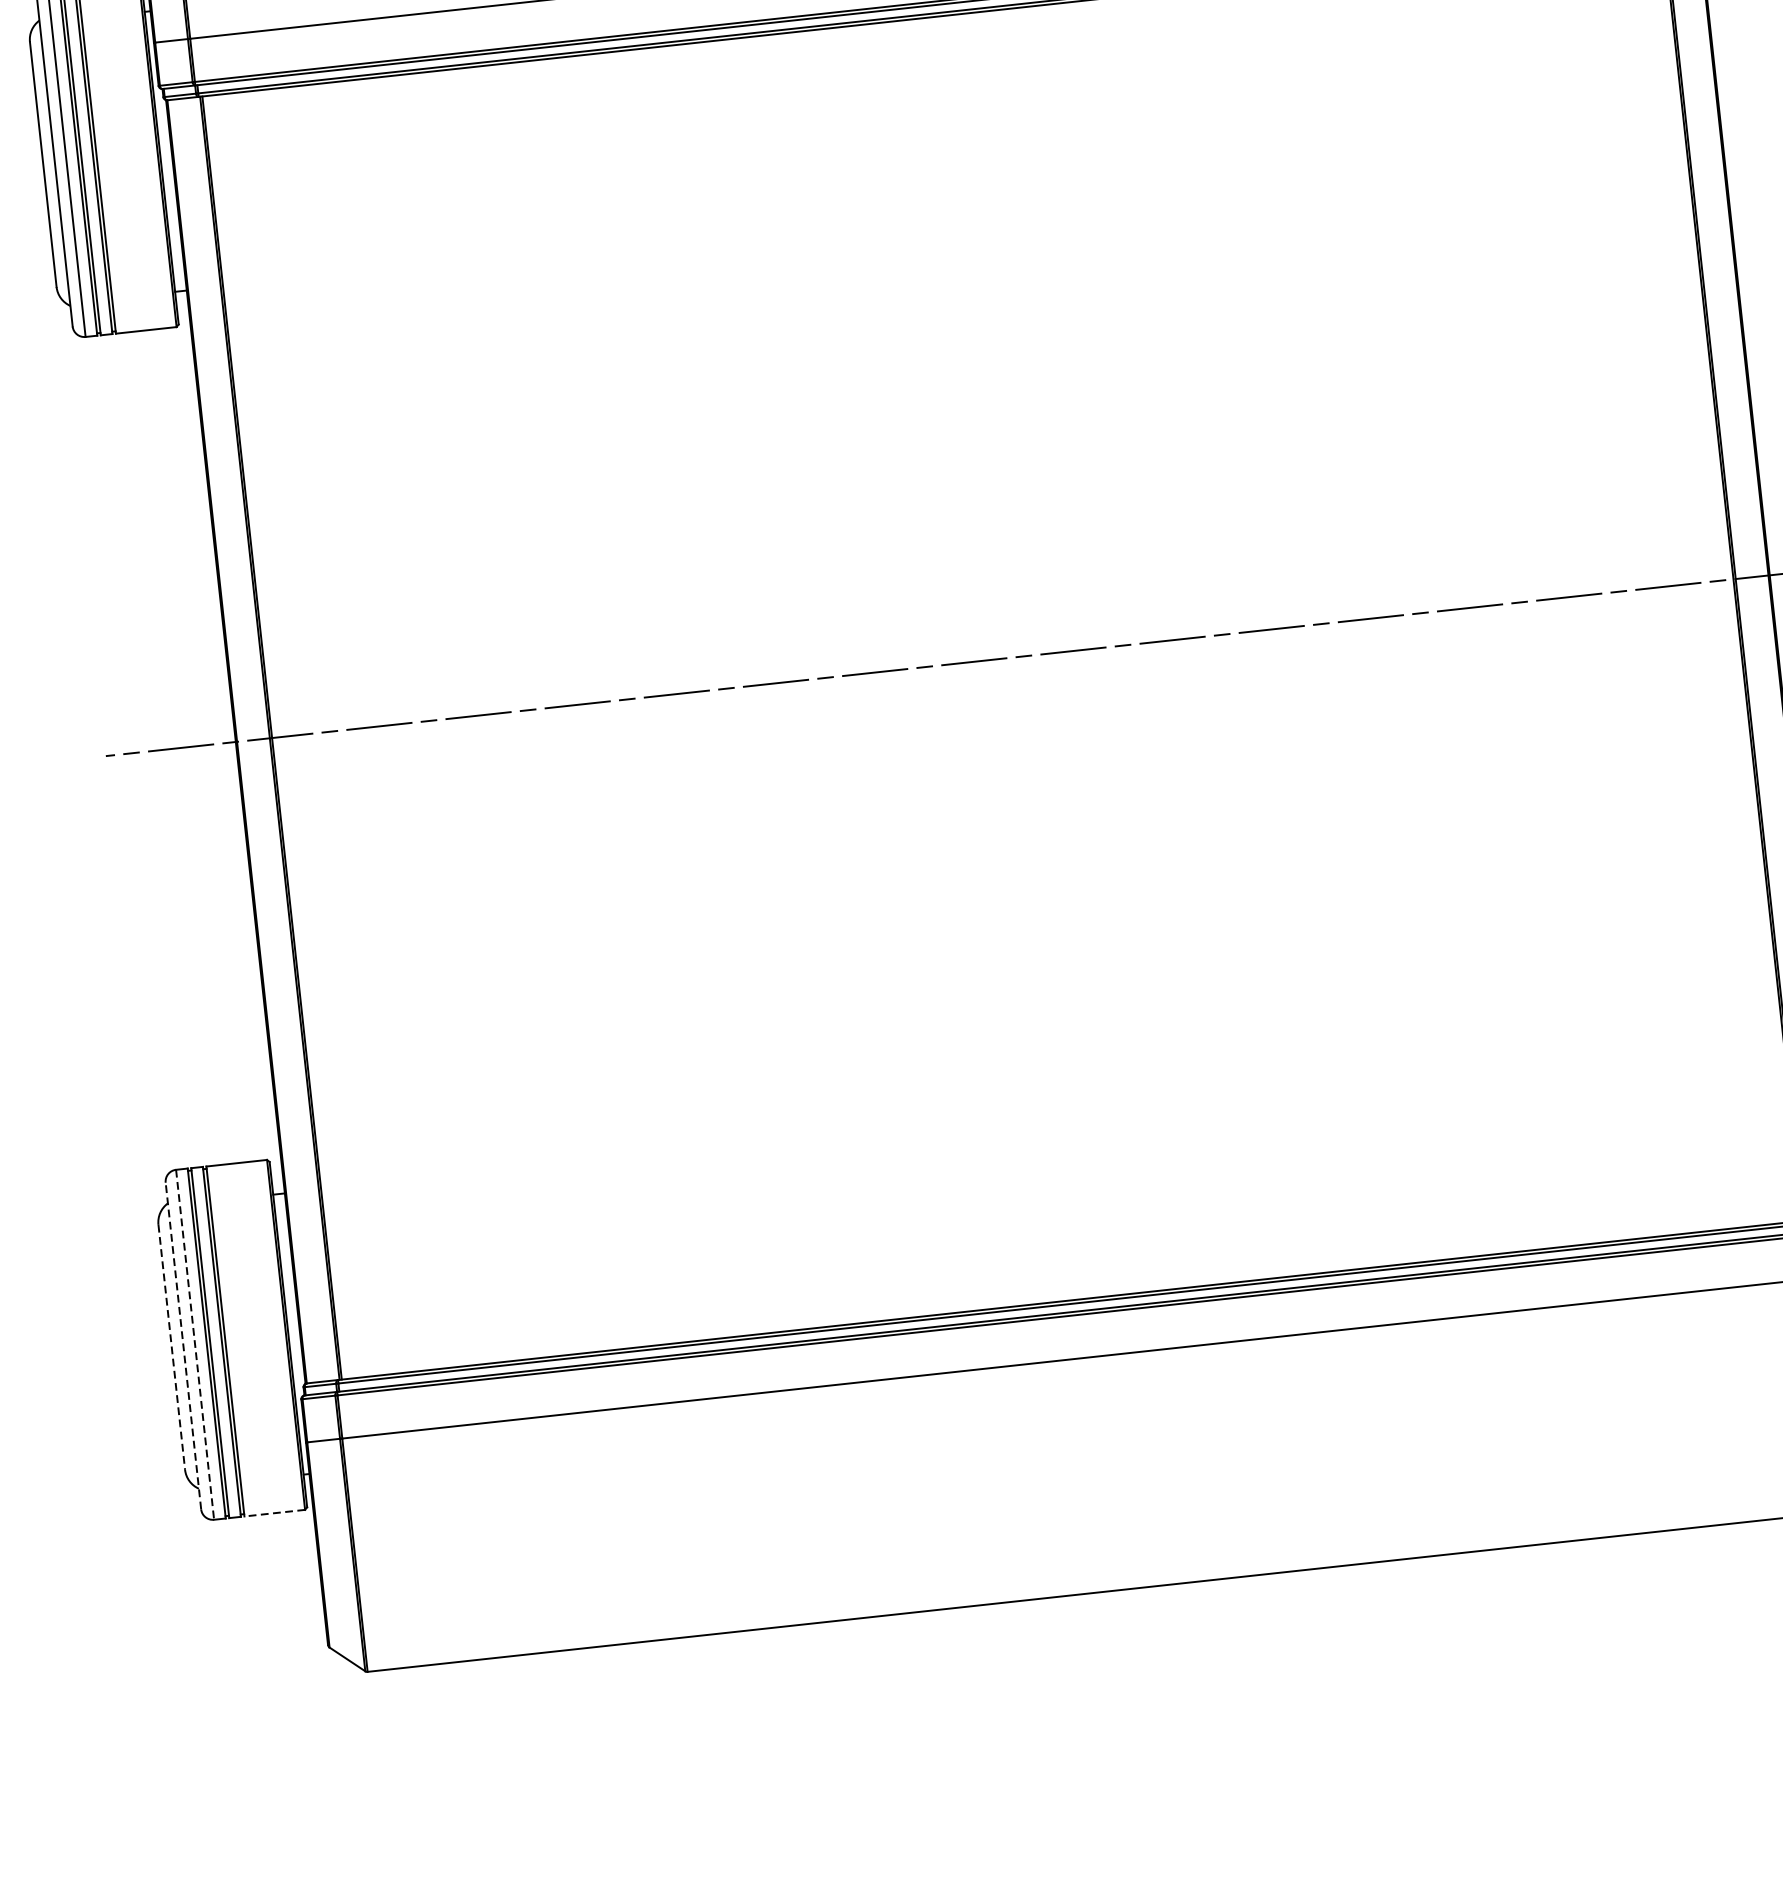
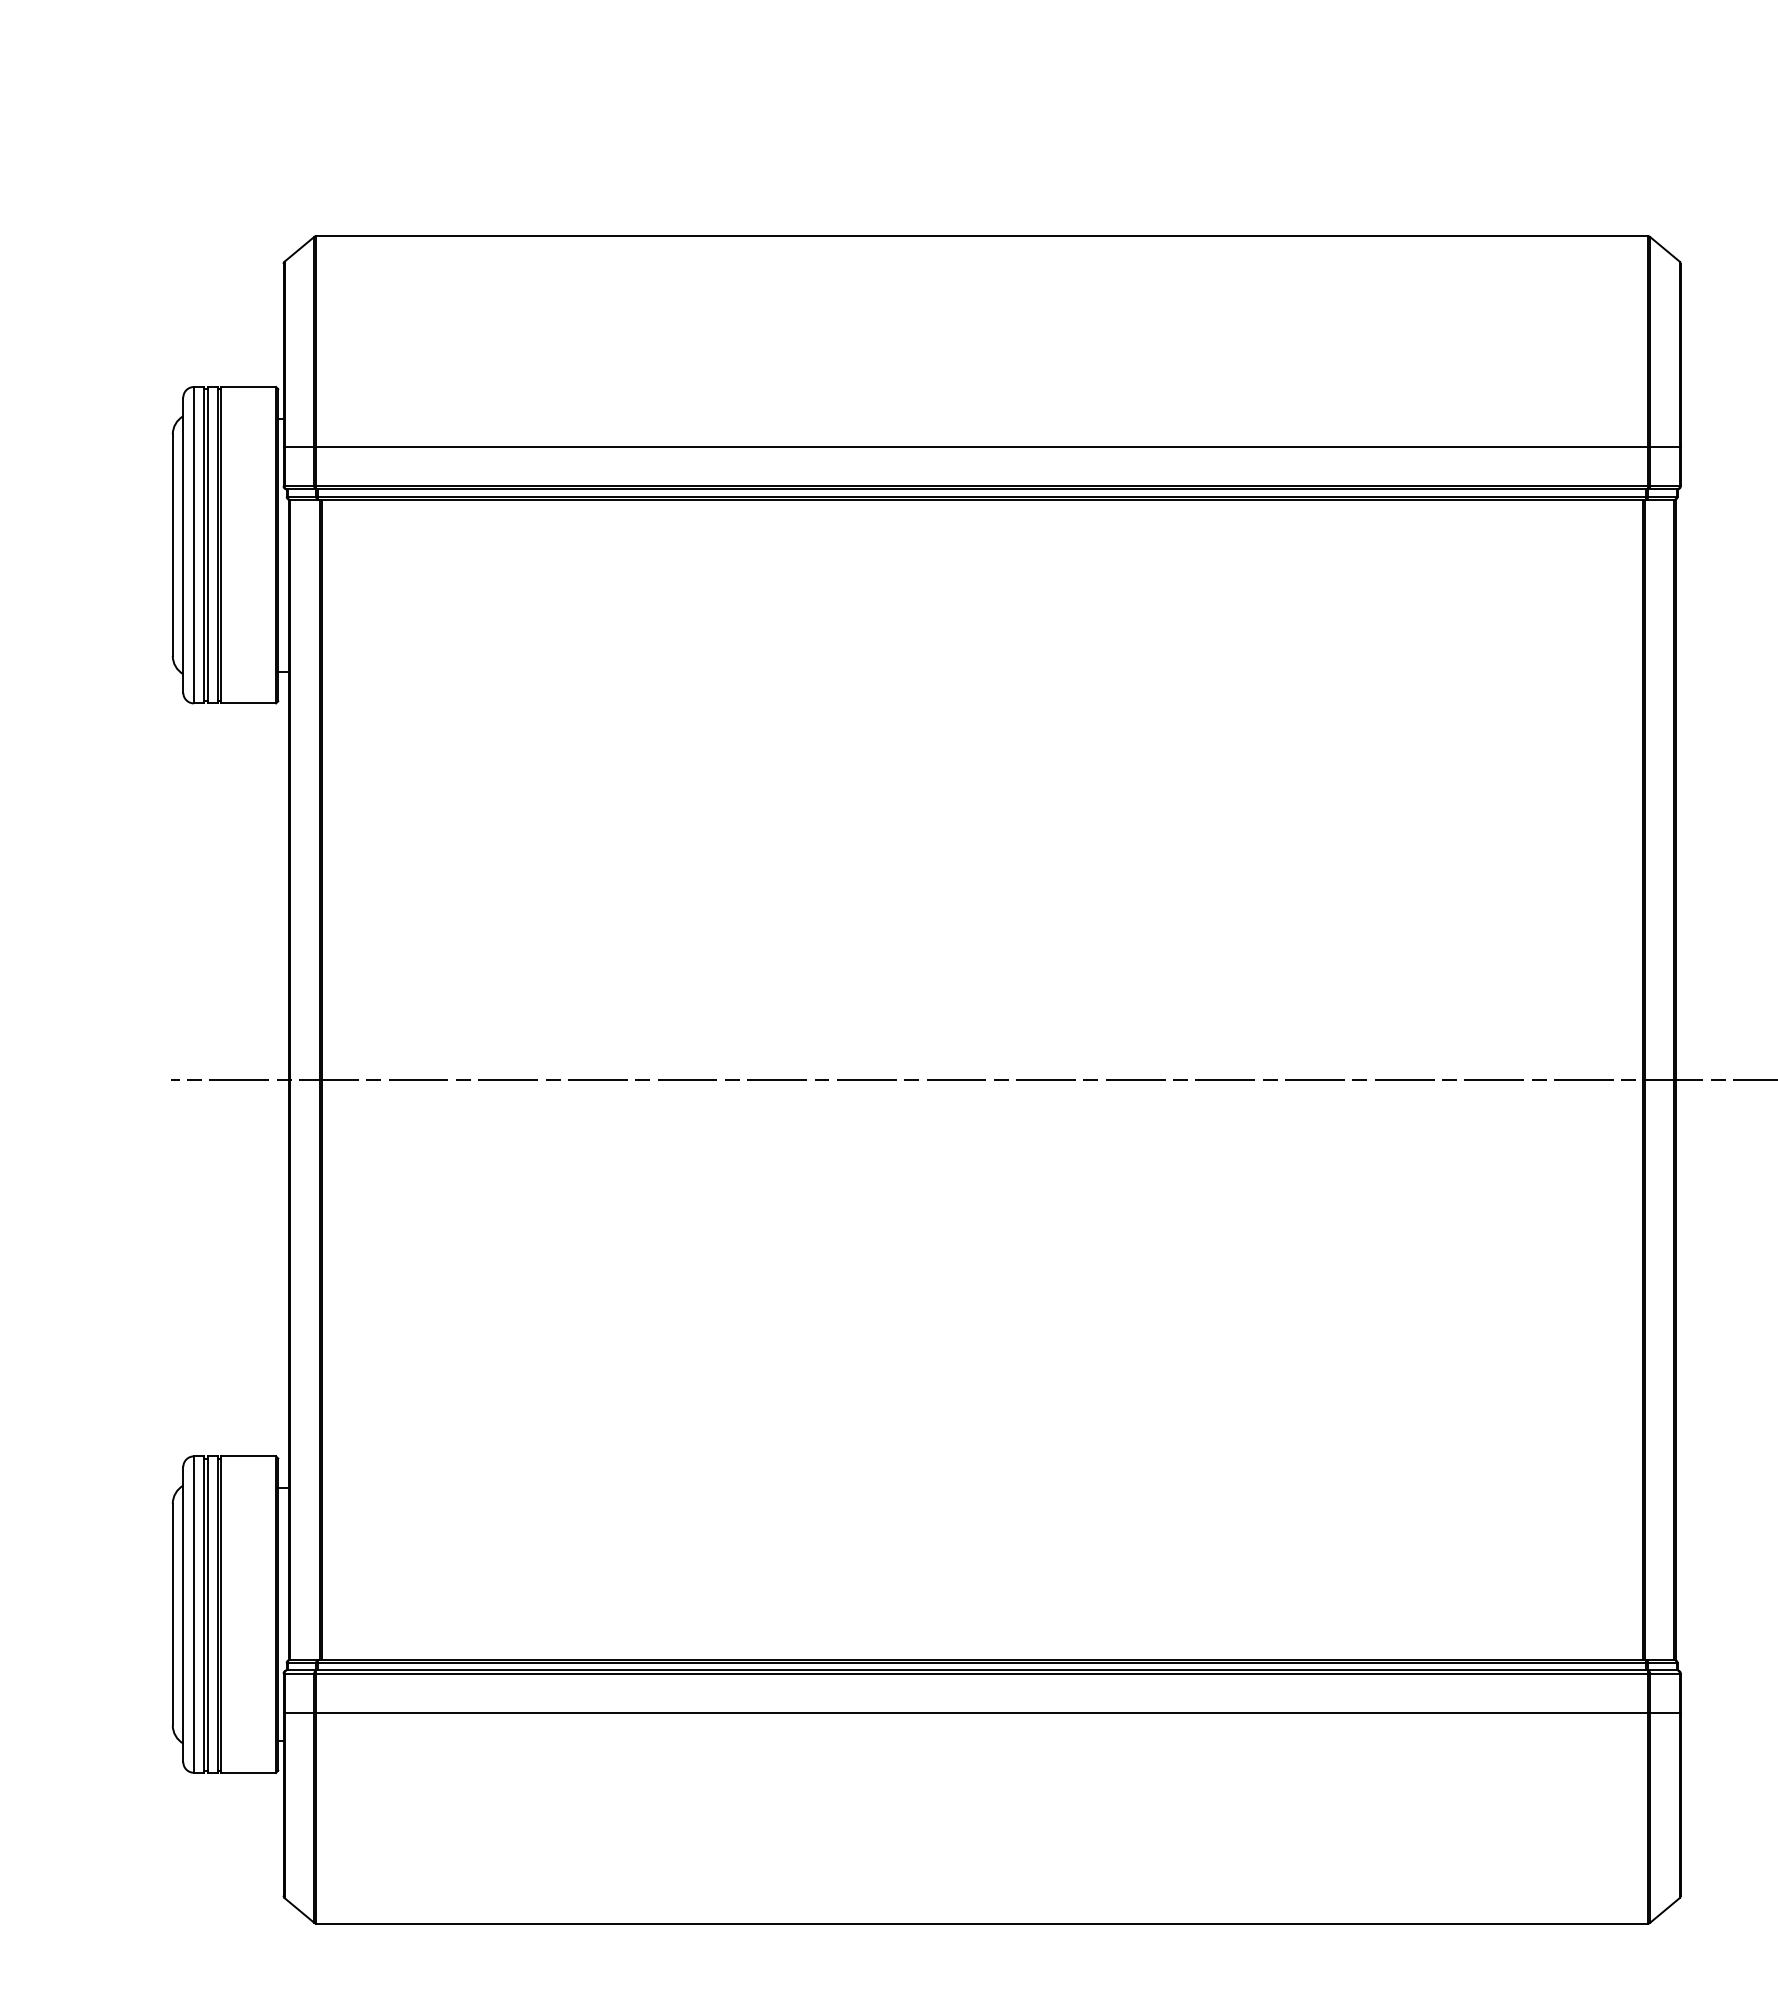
line: (183, 1345) -> (183, 1614), dashed -> solid
line: (194, 1345) -> (193, 1615), dashed -> solid
line: (171, 1347) -> (172, 1614), dashed -> solid
line: (274, 1512) -> (248, 1772), dashed -> solid

